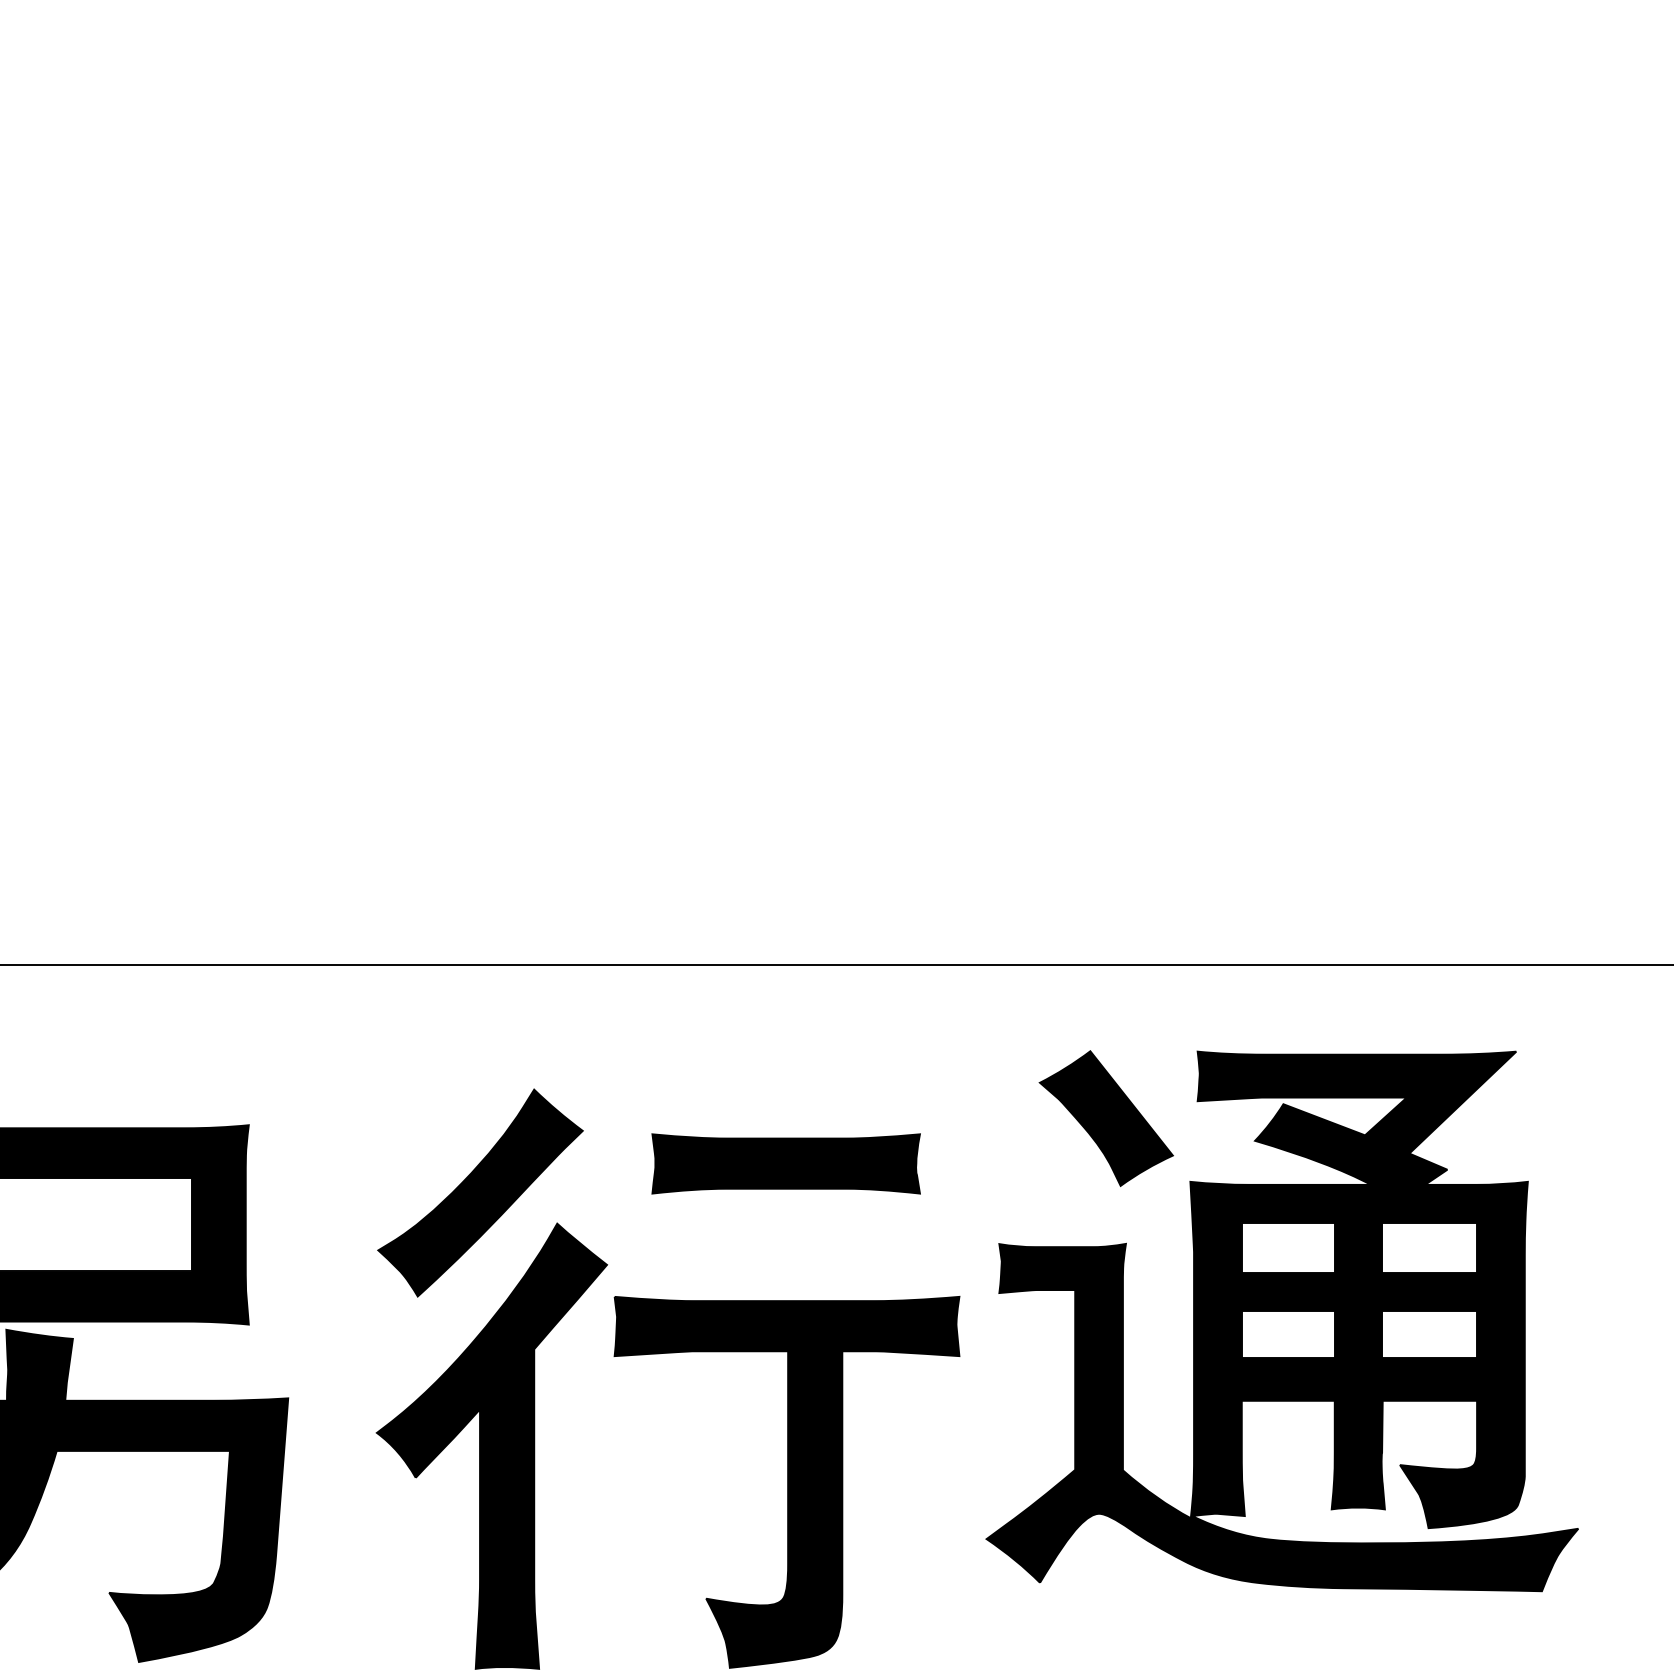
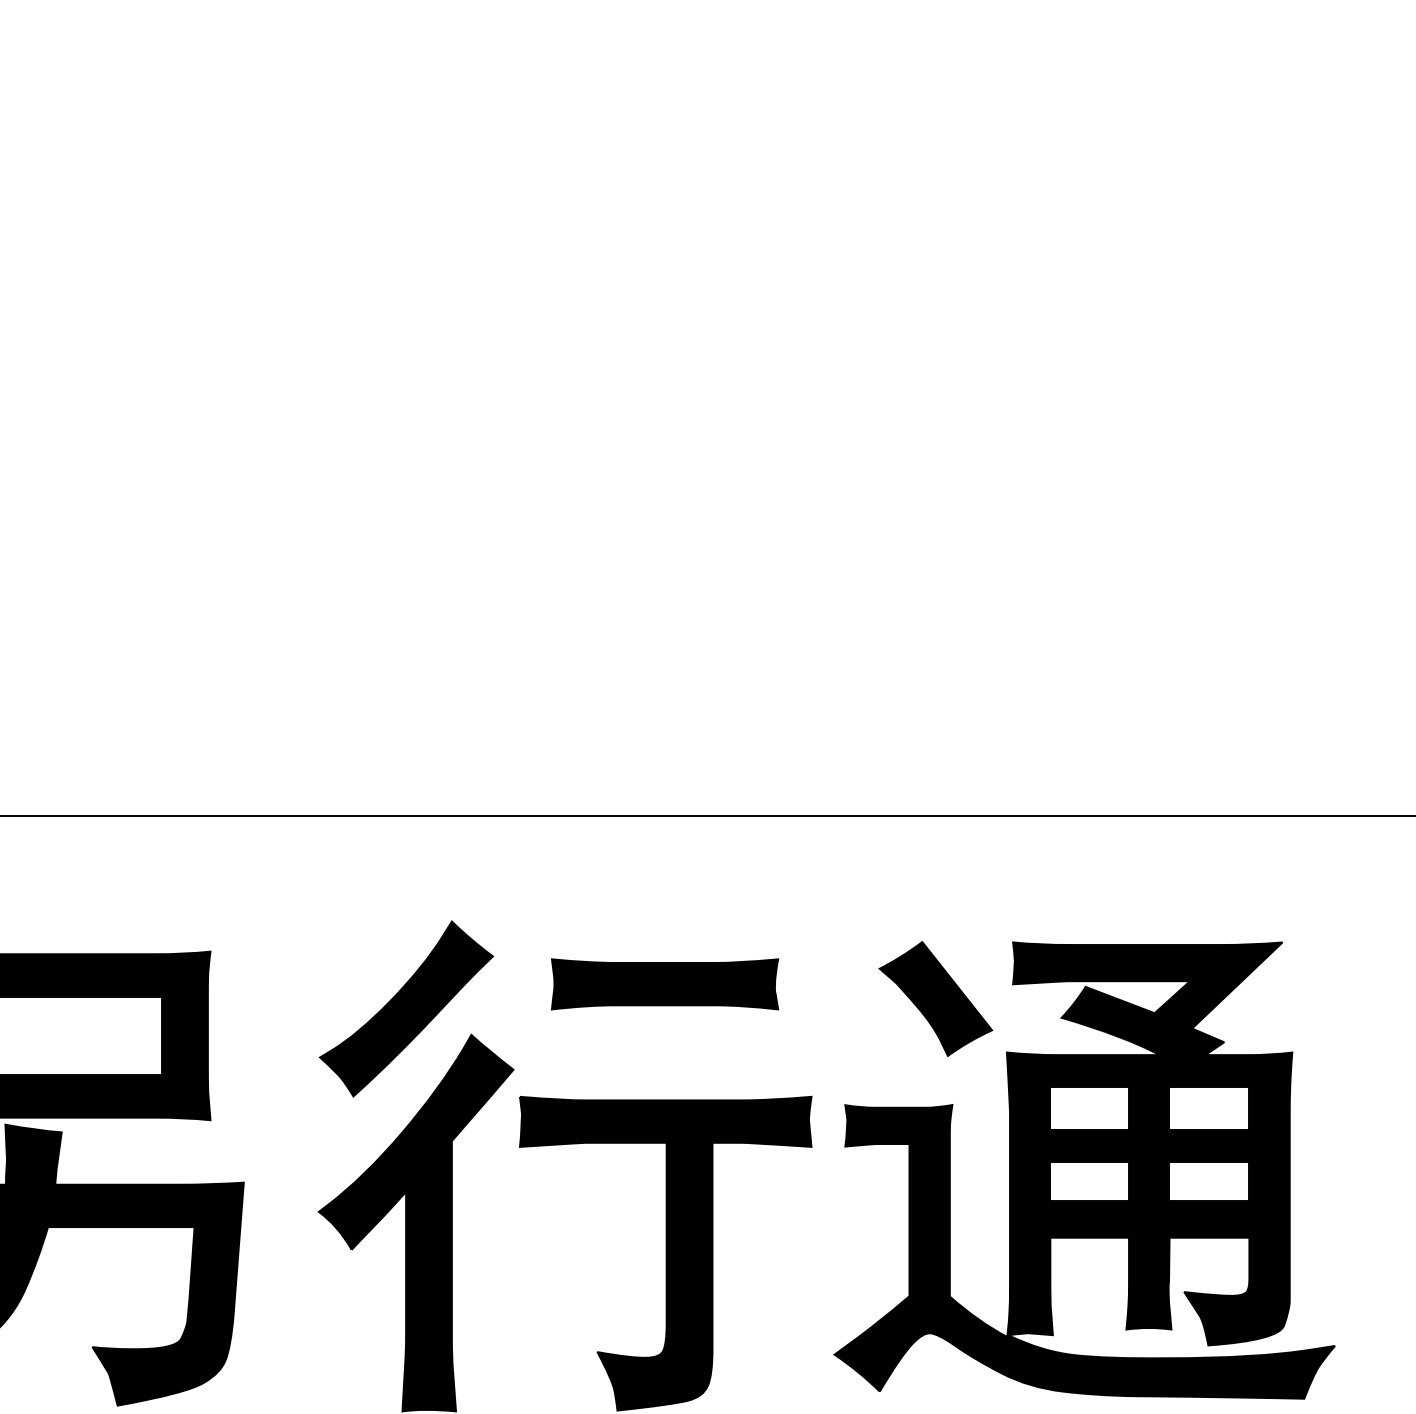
part: (1282, 1321) -> (1084, 1170), moved

